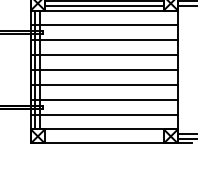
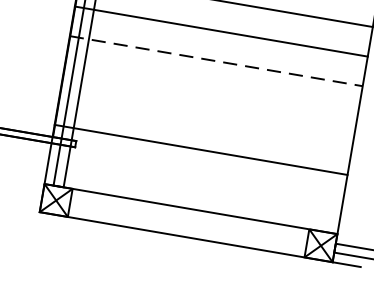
line: (104, 55) -> (216, 61), solid -> dashed
line: (103, 69) -> (209, 89), removed
line: (103, 84) -> (204, 119), removed
line: (103, 114) -> (194, 179), removed

